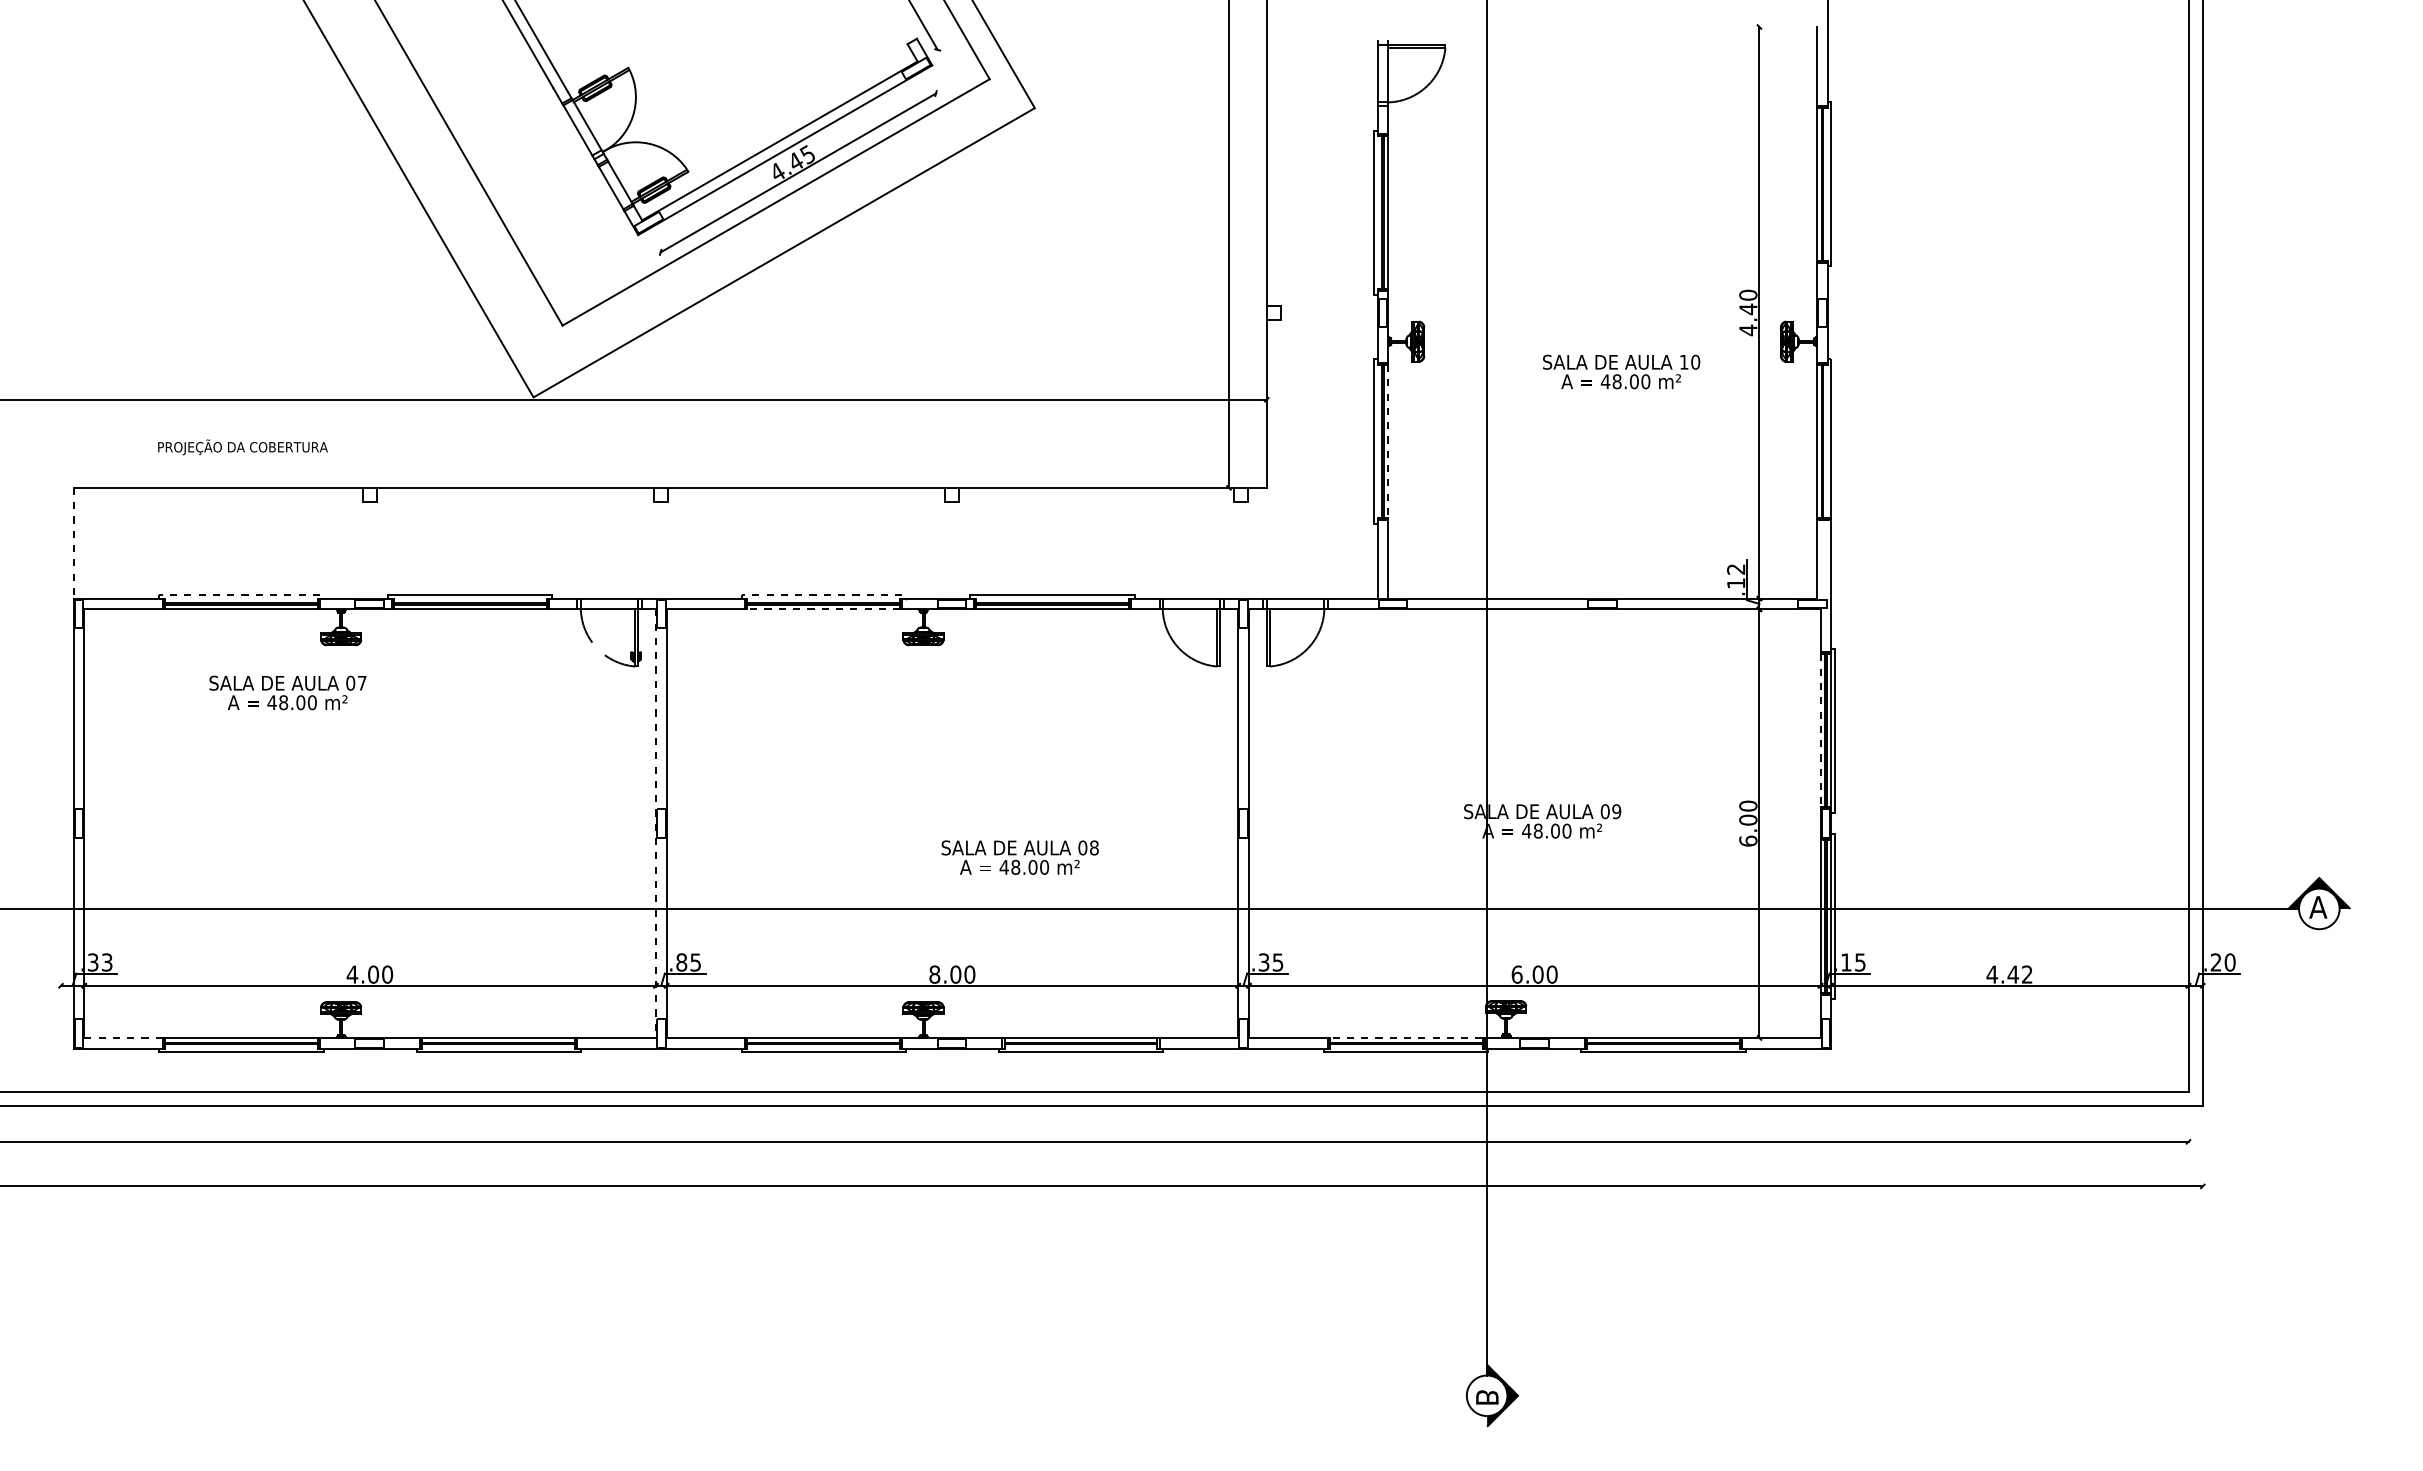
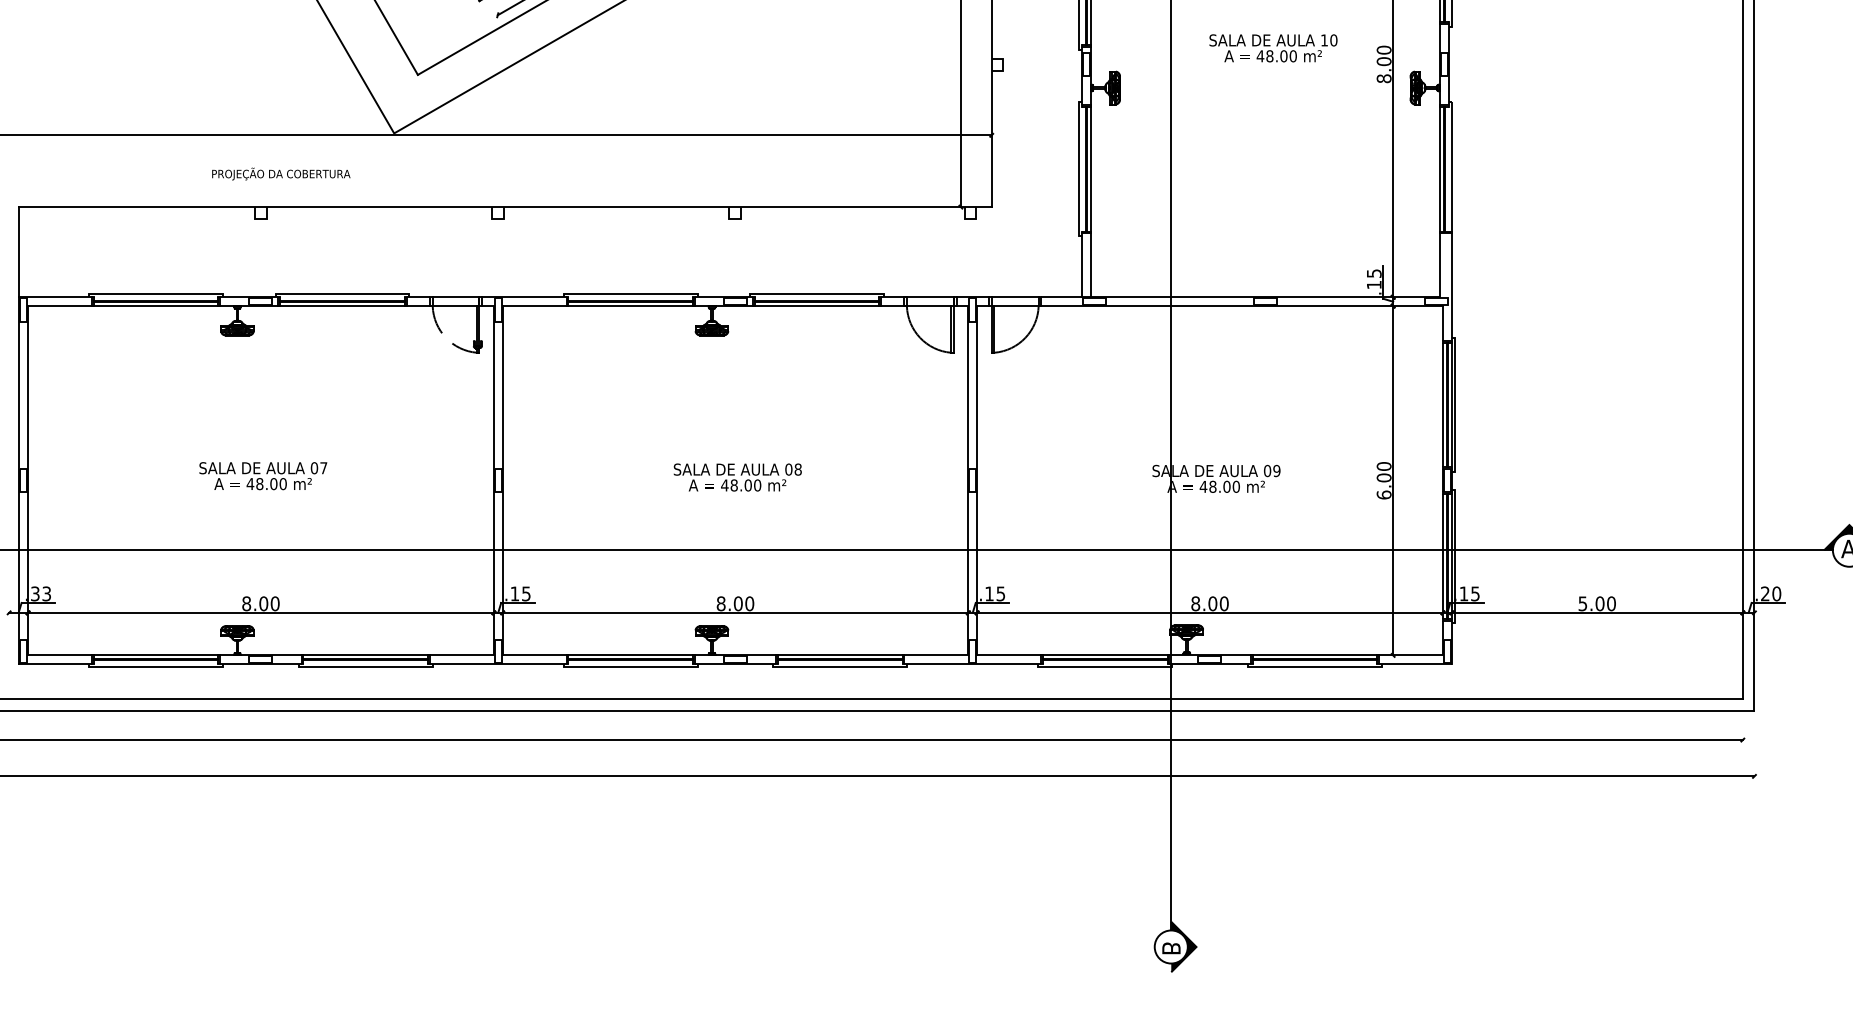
text: (1748, 319) -> (1384, 69), 4.40 -> 8.00
text: (1621, 371) -> (1273, 47), moved
line: (1388, 441) -> (1090, 169), dashed -> solid
text: (242, 447) -> (280, 174), moved
line: (73, 543) -> (19, 252), dashed -> solid
text: (1736, 569) -> (1374, 273), .12 -> .15
line: (241, 595) -> (156, 294), dashed -> solid
line: (824, 595) -> (631, 294), dashed -> solid
line: (823, 609) -> (630, 306), dashed -> solid
text: (287, 692) -> (262, 475), moved
line: (1820, 731) -> (1442, 405), dashed -> solid
line: (655, 824) -> (493, 481), dashed -> solid
text: (1019, 857) -> (737, 477), moved
text: (681, 962) -> (514, 593), .85 -> .15
text: (1263, 962) -> (989, 593), .35 -> .15
text: (352, 974) -> (246, 603), 4.00 -> 8.00
text: (1516, 974) -> (1195, 603), 6.00 -> 8.00
text: (2009, 974) -> (1596, 603), 4.42 -> 5.00
line: (123, 1038) -> (60, 655), dashed -> solid
line: (1405, 1038) -> (1104, 655), dashed -> solid

